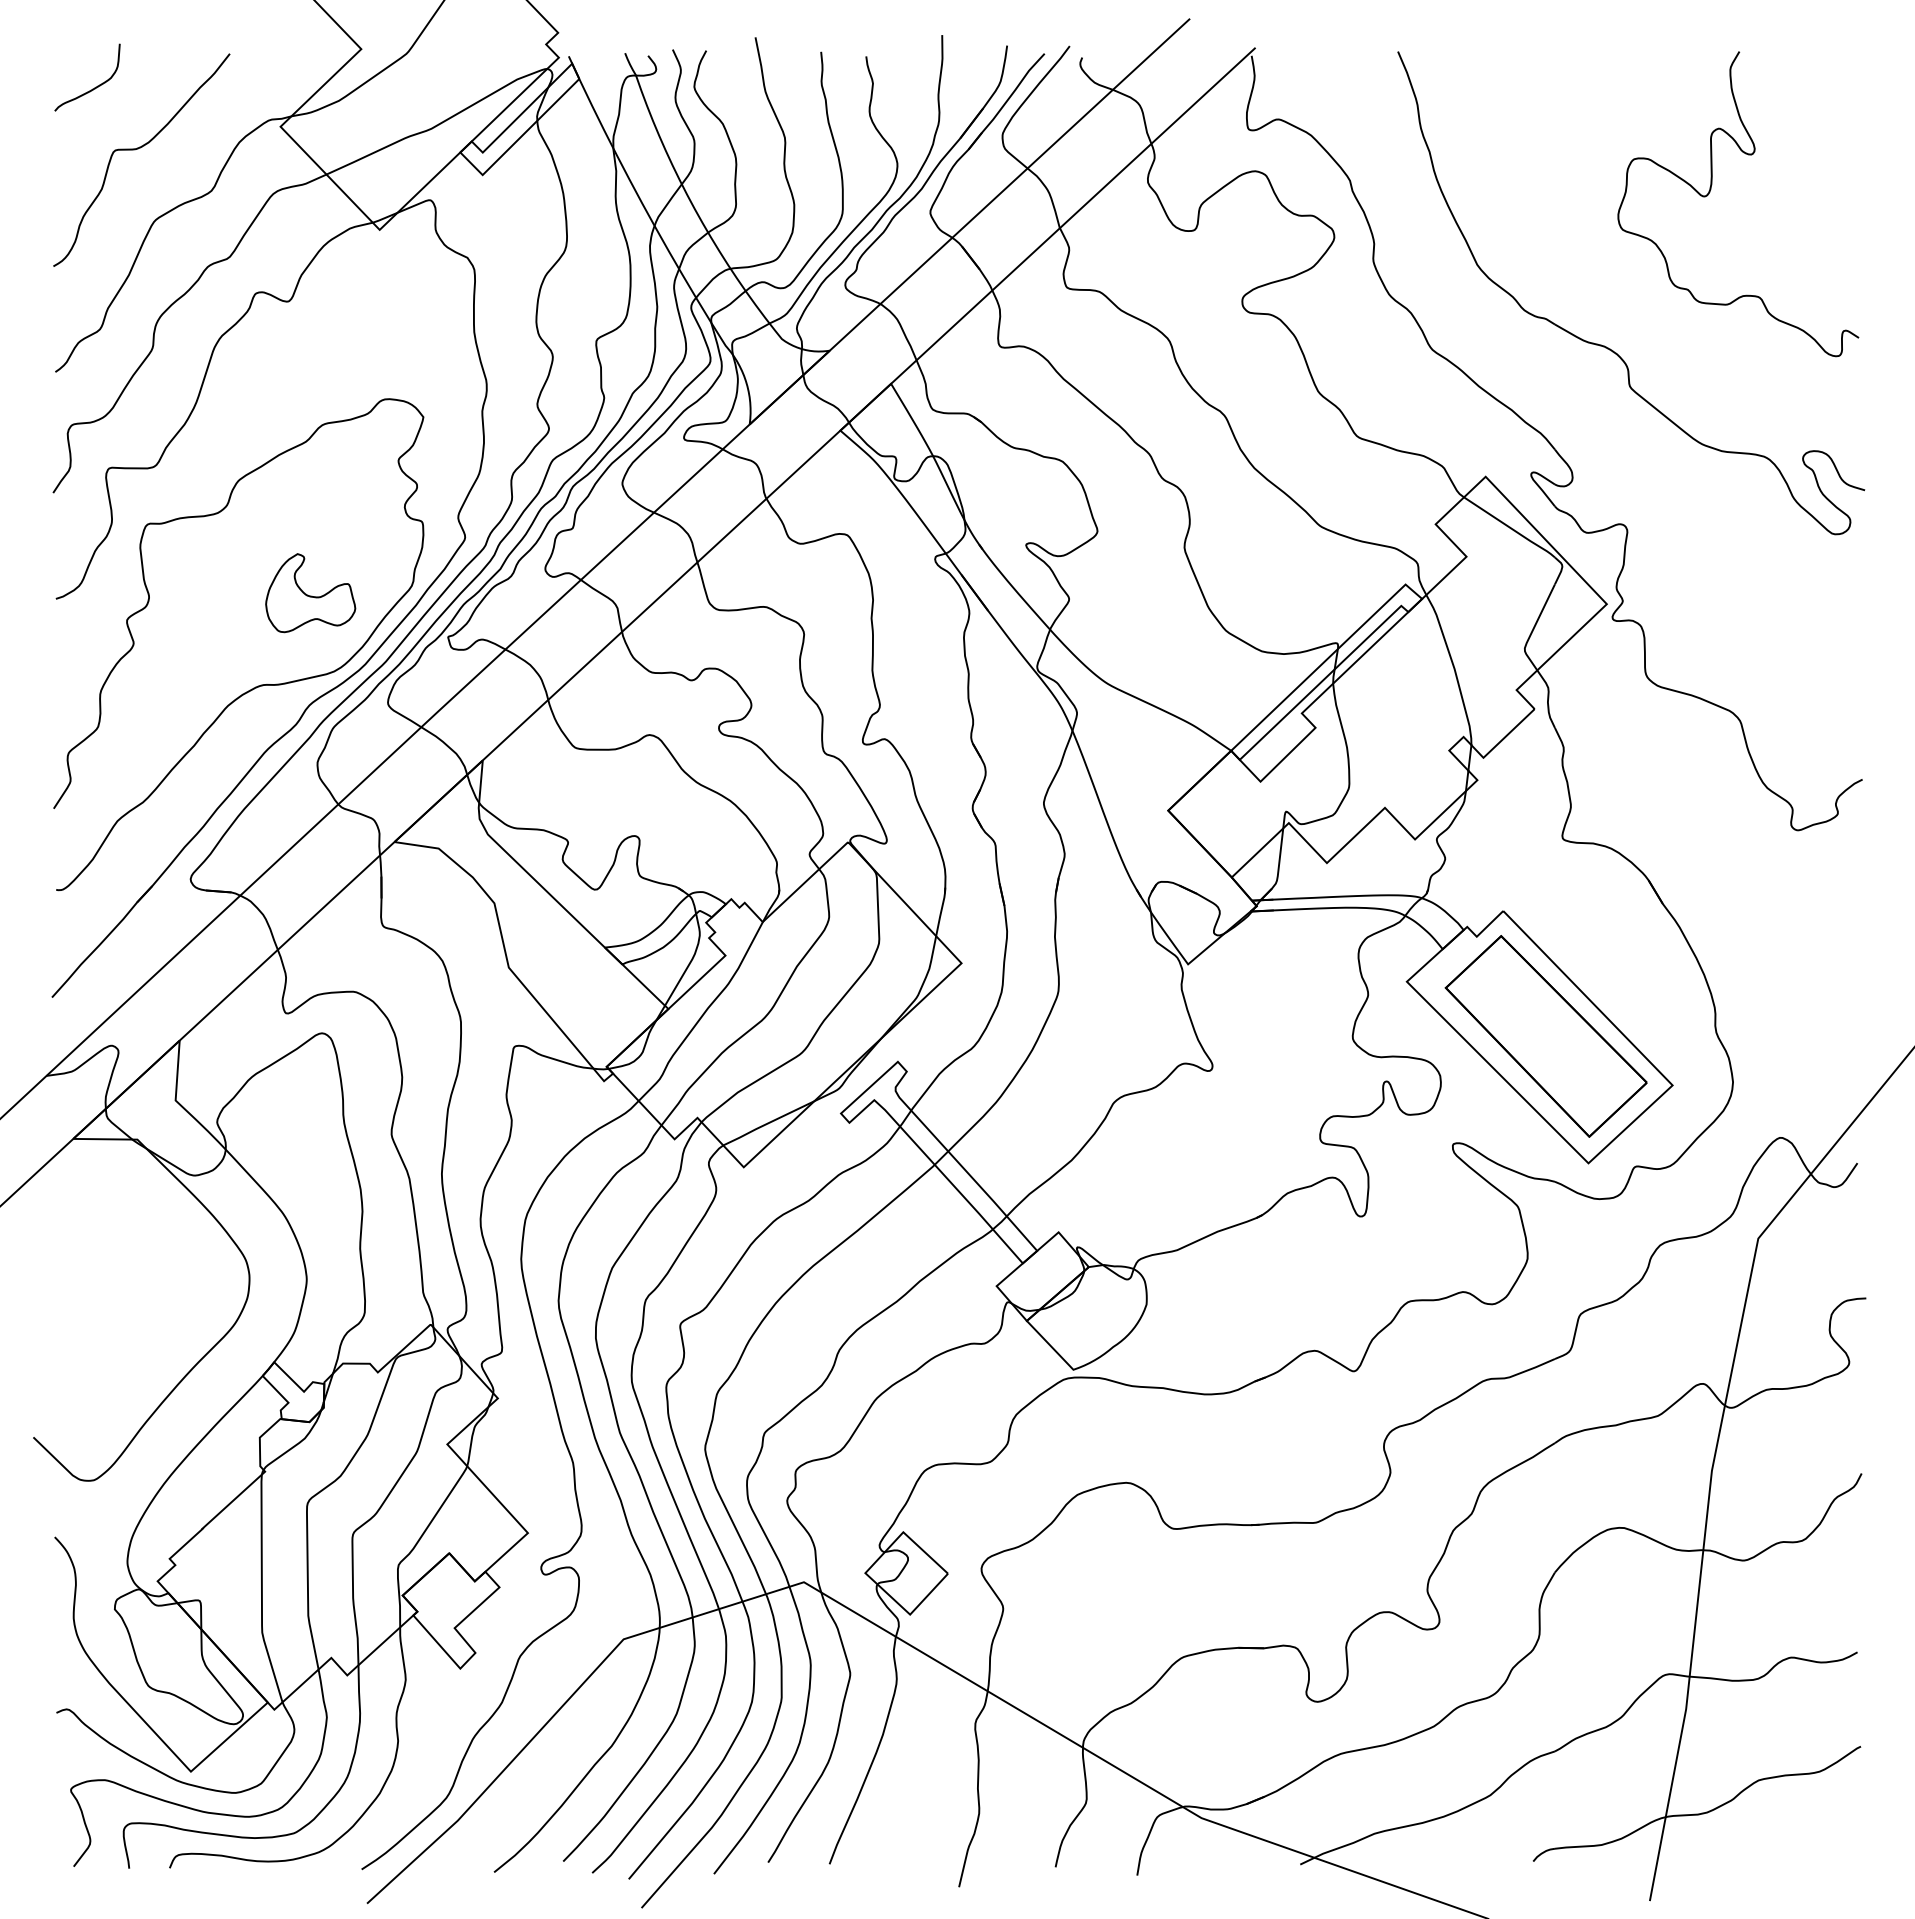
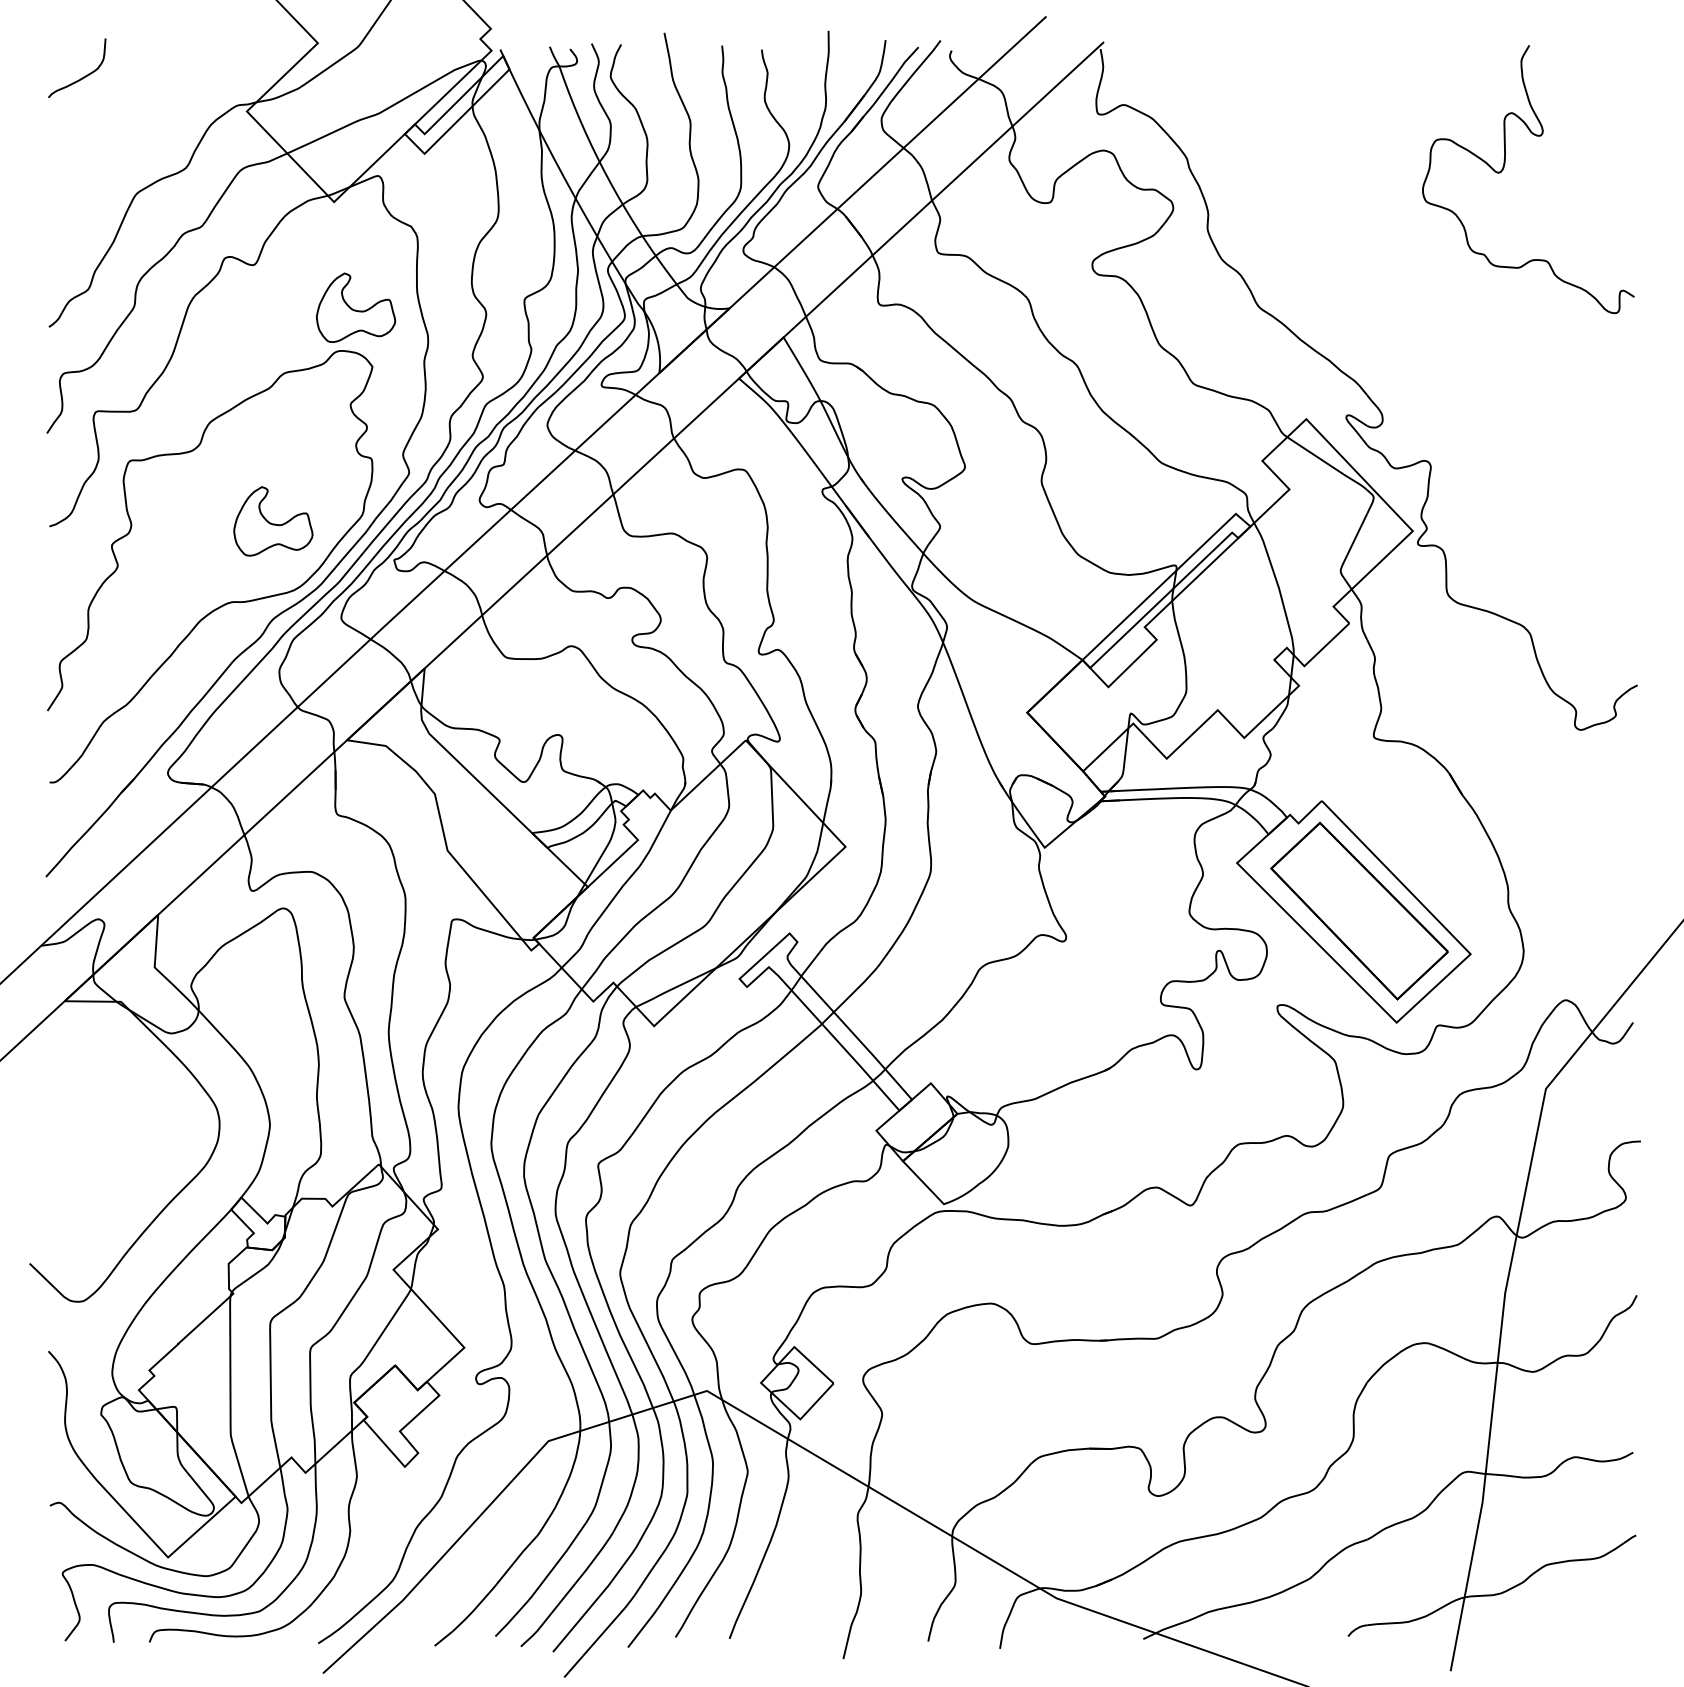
curve: (138, 149) -> (122, 131), removed
part: (1604, 345) -> (1410, 303), removed
part: (404, 350) -> (355, 308), added

